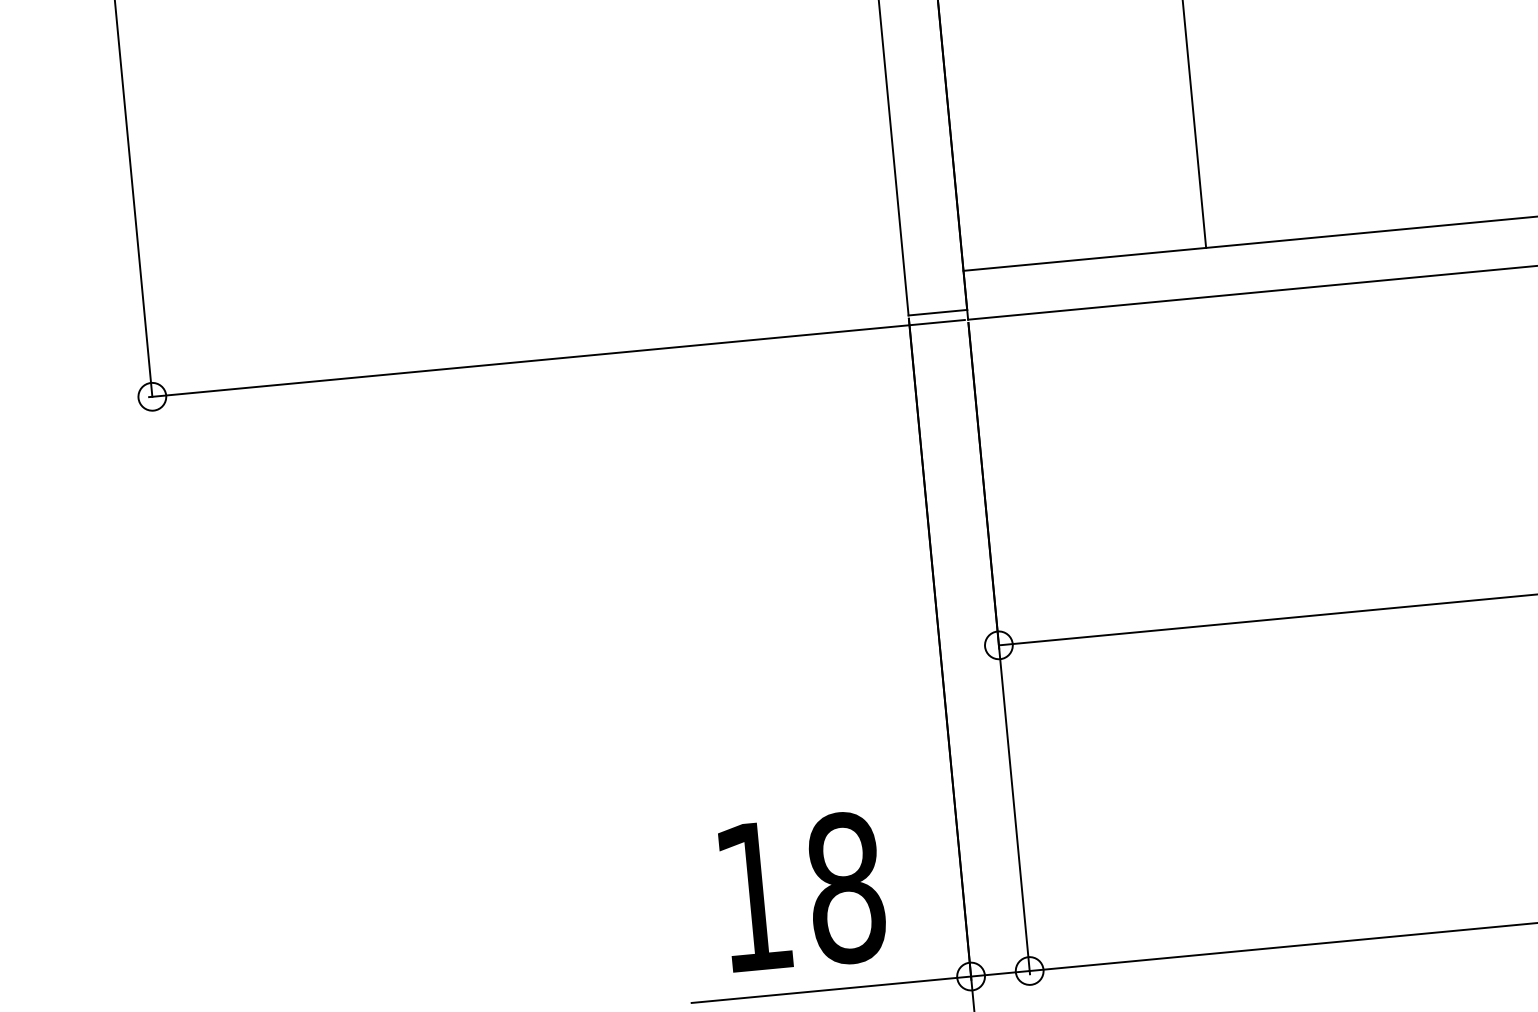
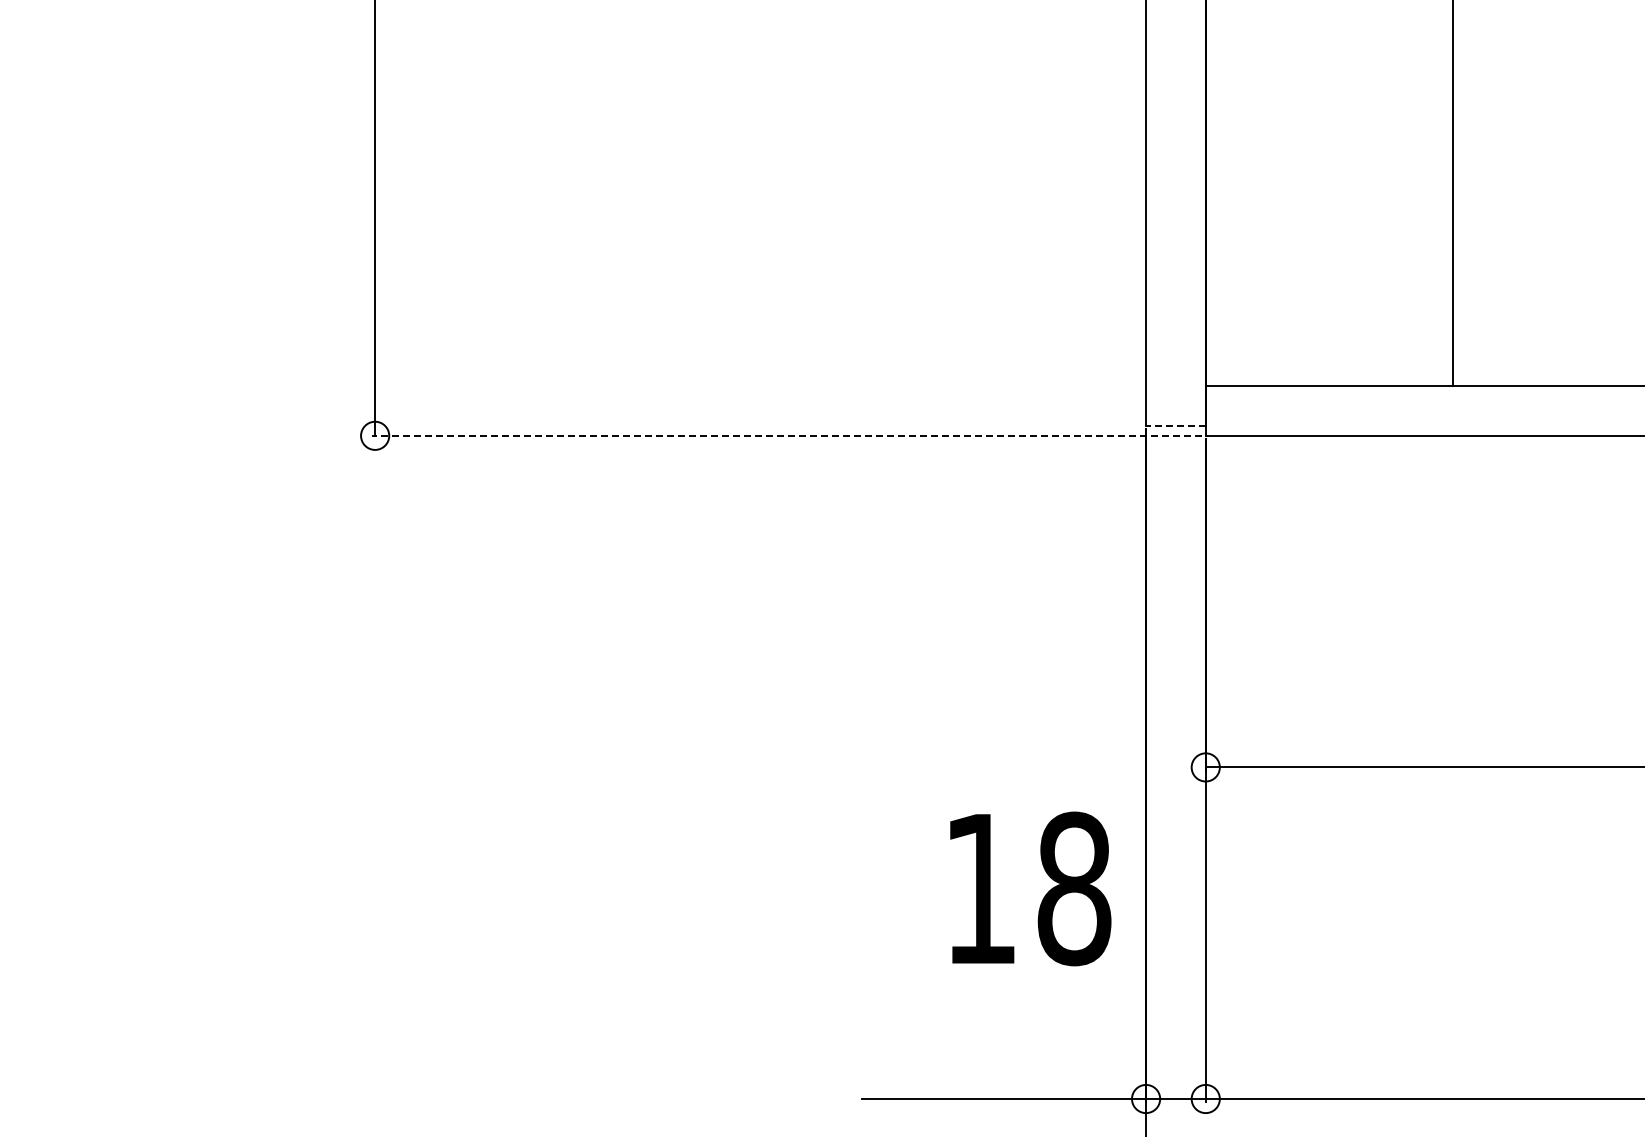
line: (937, 312) -> (1175, 425), solid -> dashed
line: (556, 358) -> (786, 435), solid -> dashed
text: (802, 891) -> (1030, 888), moved

